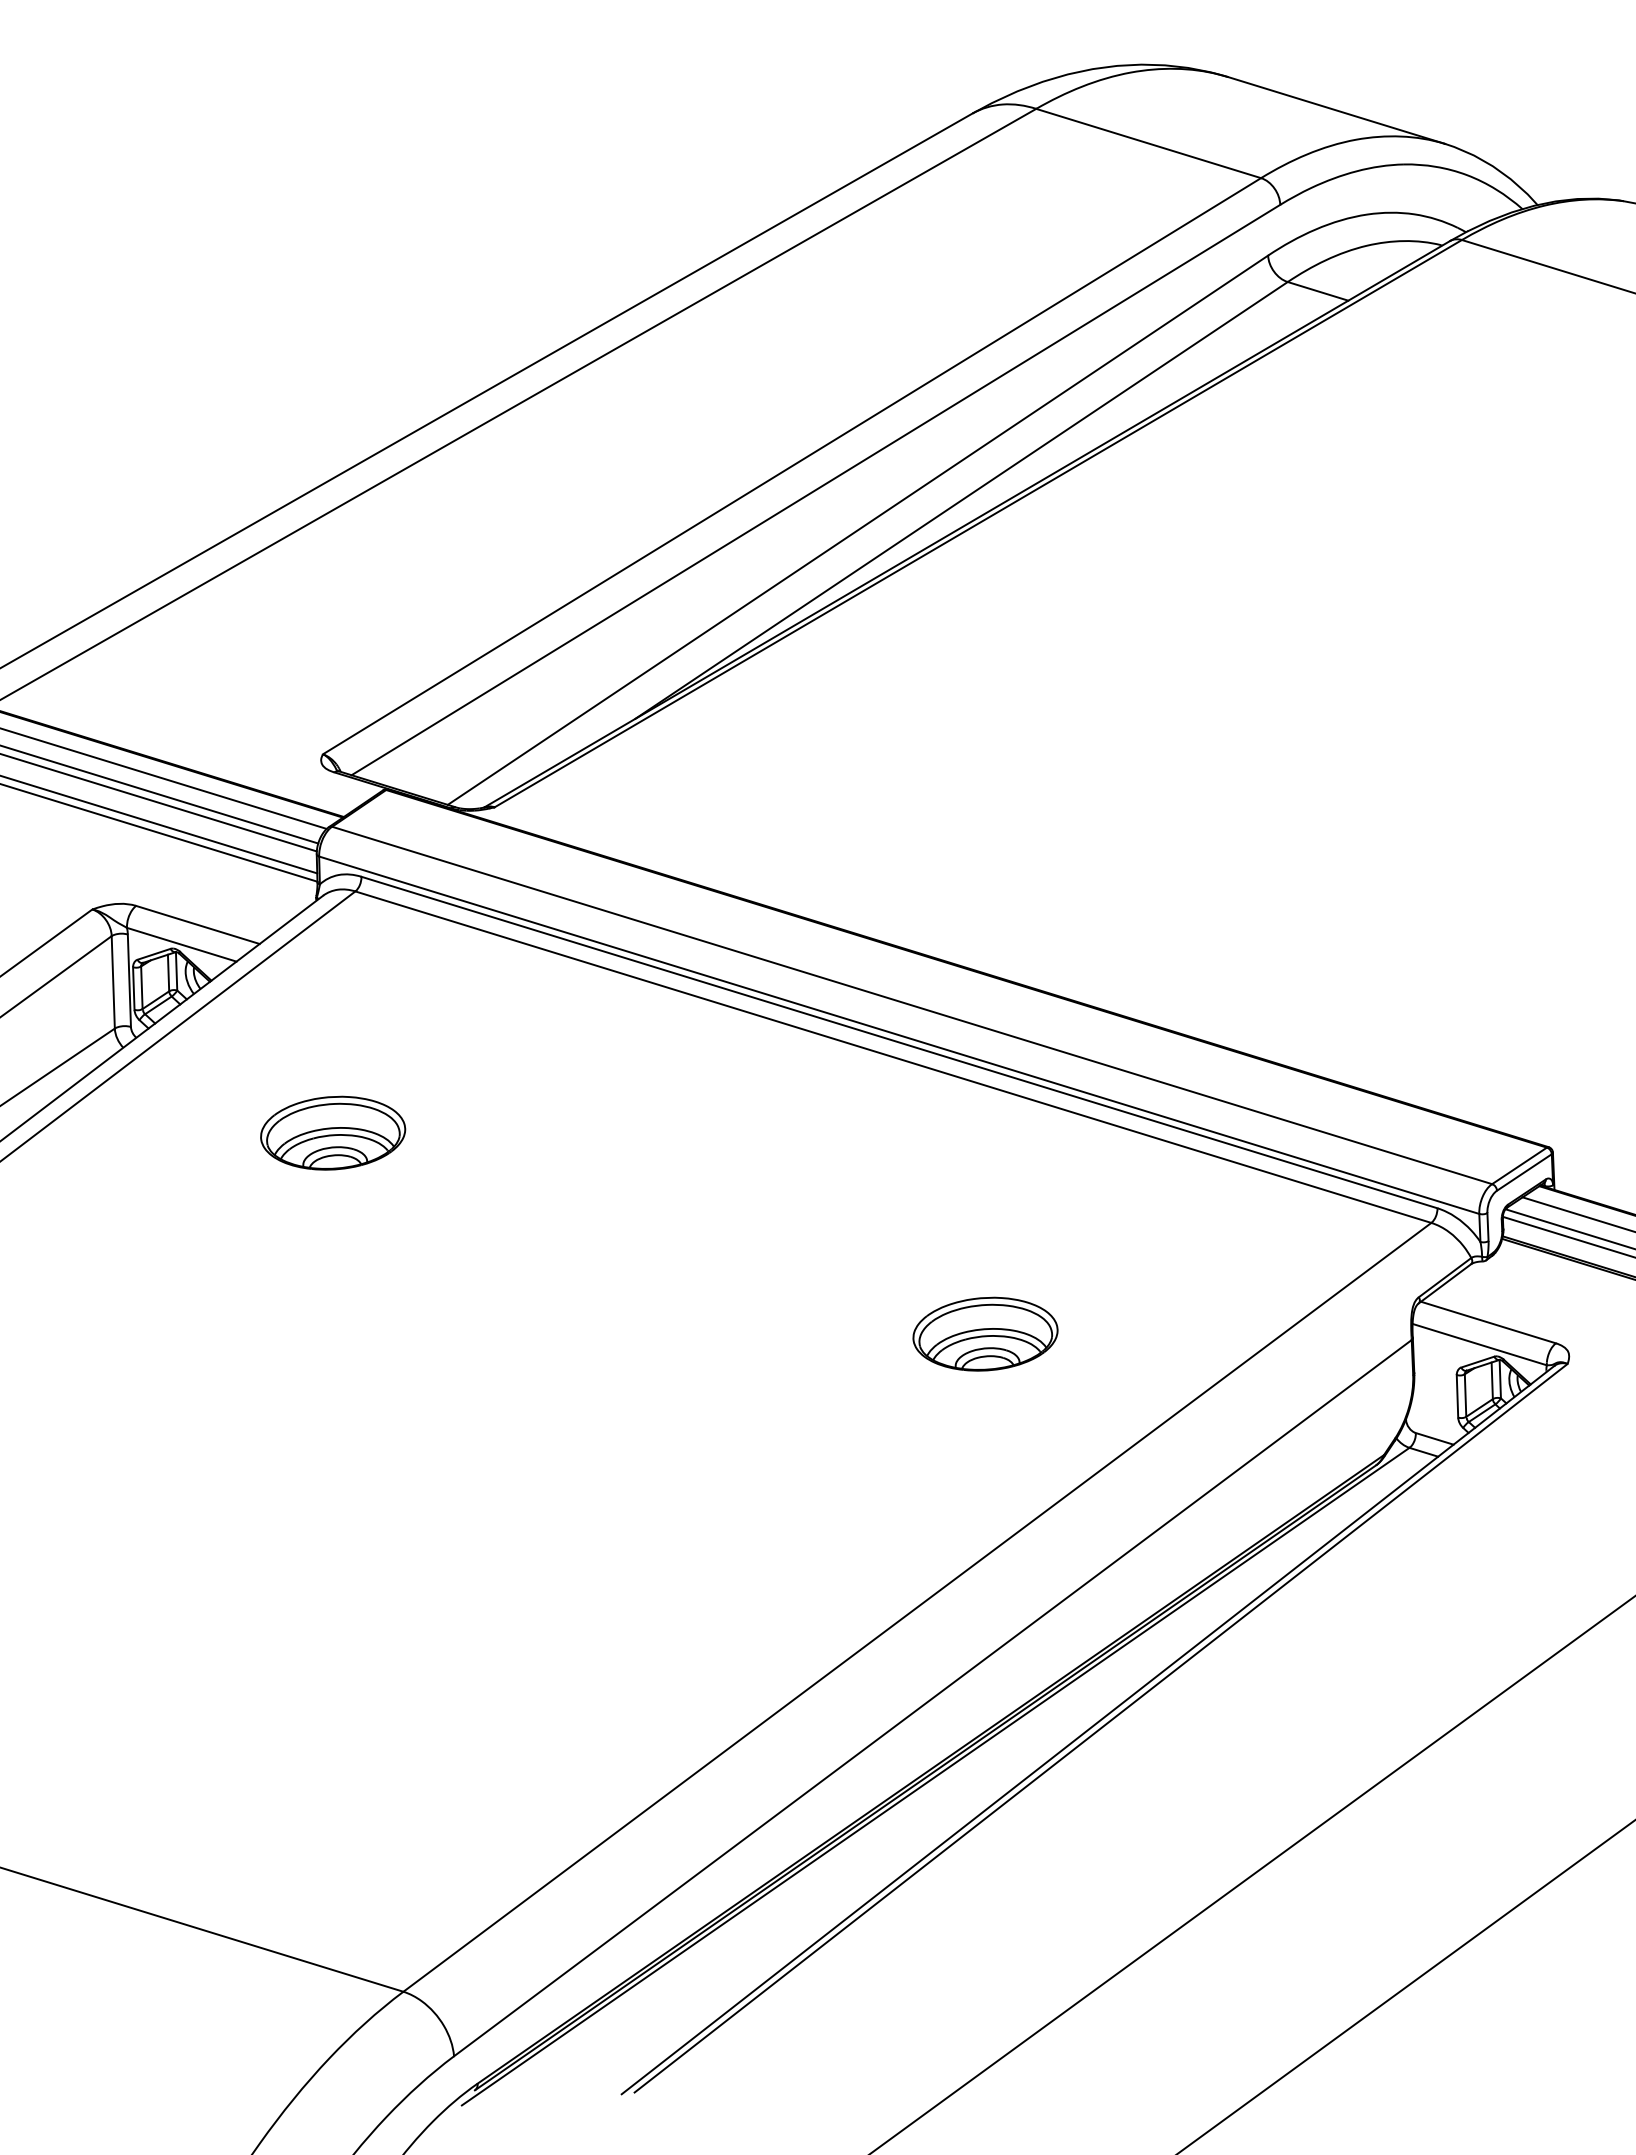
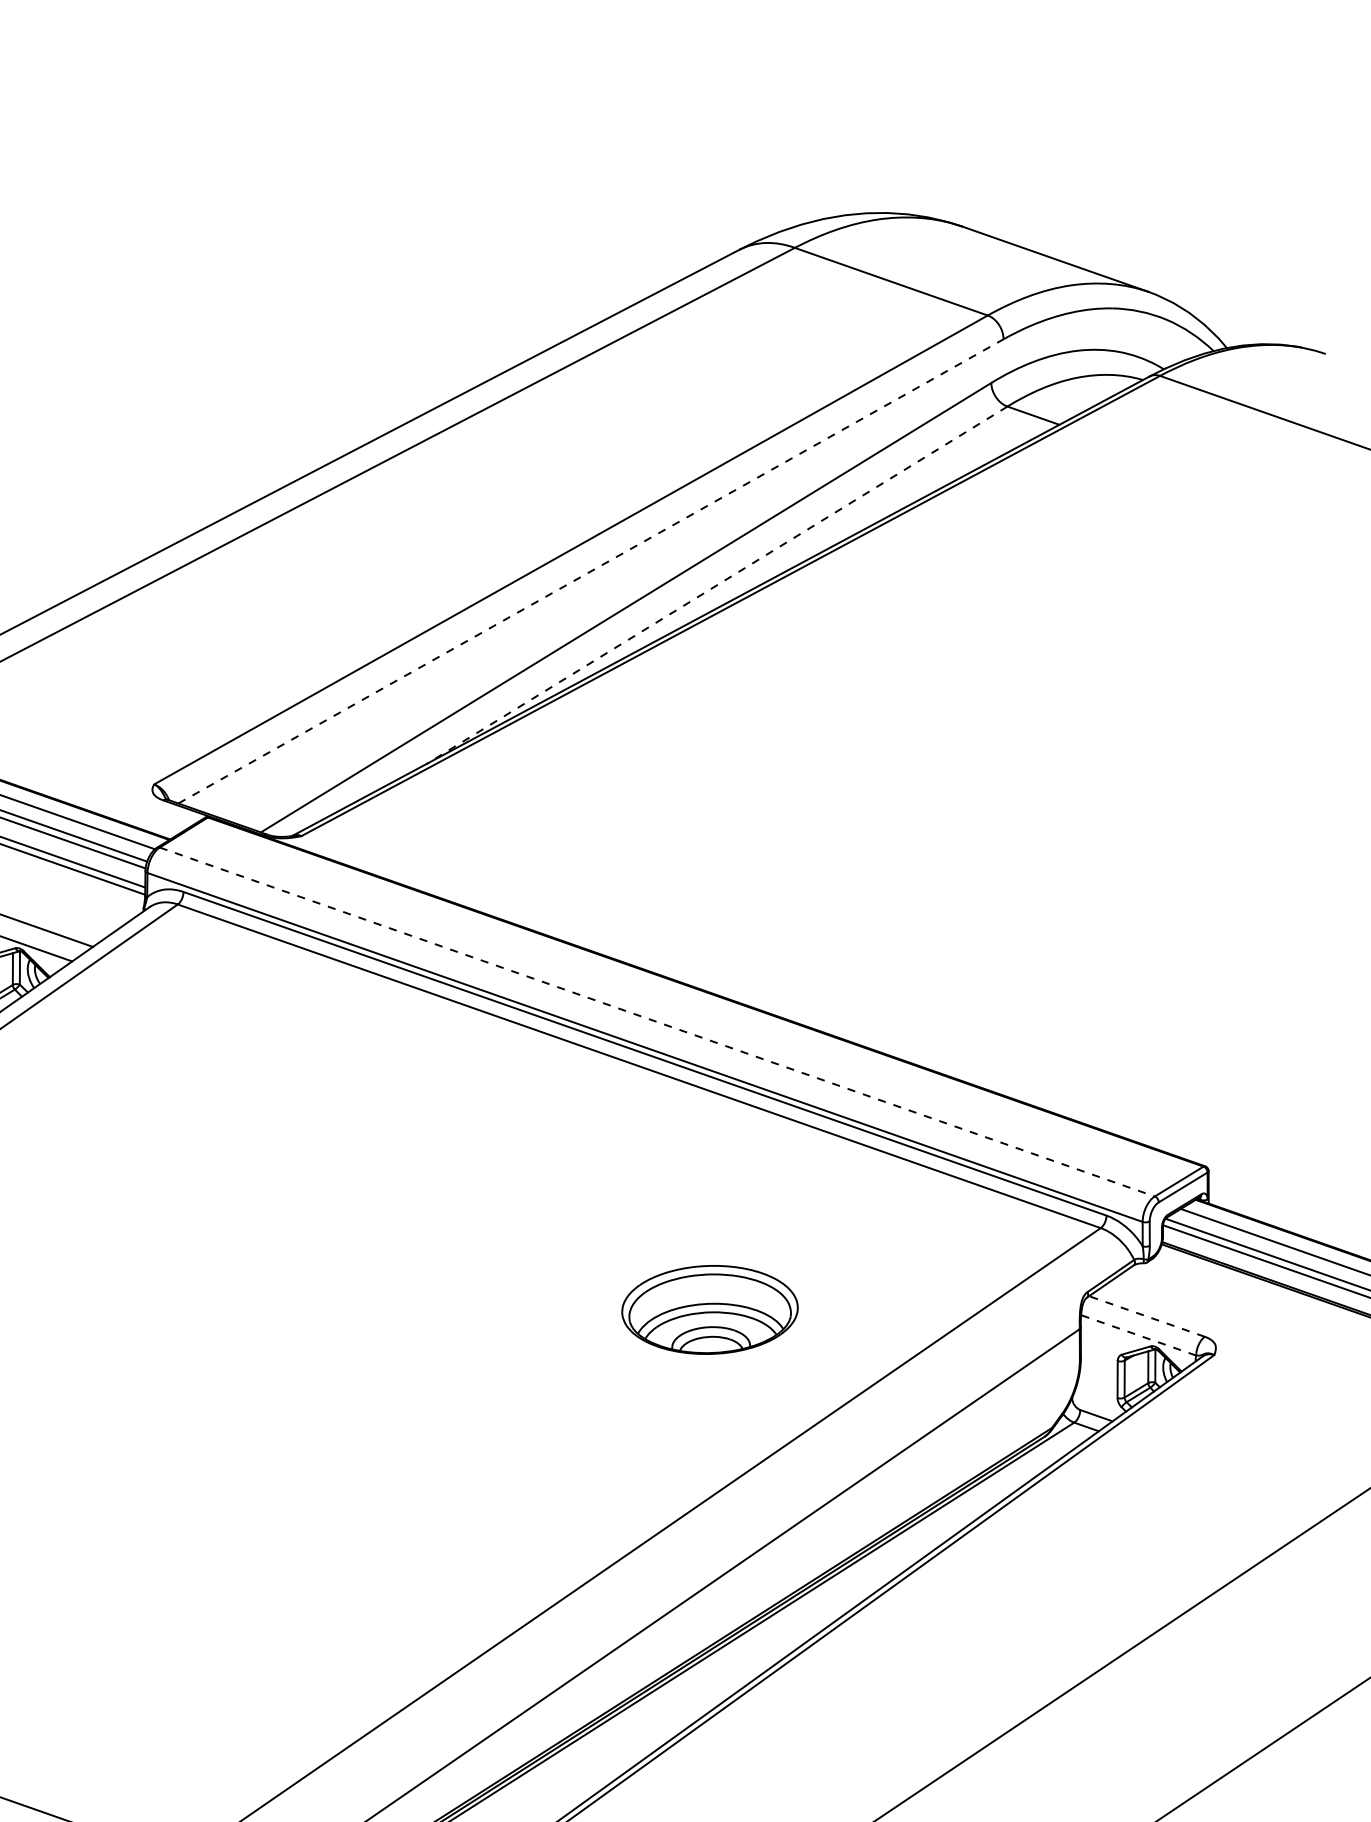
line: (815, 490) -> (590, 571), solid -> dashed
line: (961, 500) -> (716, 585), solid -> dashed
line: (912, 1005) -> (657, 1022), solid -> dashed
part: (333, 1132) -> (150, 1113), removed
line: (1488, 1322) -> (1147, 1316), solid -> dashed
part: (985, 1333) -> (710, 1309), size x1.4
line: (1479, 1344) -> (1138, 1335), solid -> dashed

